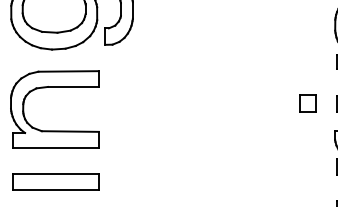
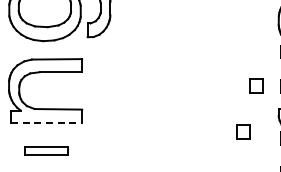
line: (55, 147) -> (46, 122), solid -> dashed
part: (292, 158) -> (243, 131), added
part: (55, 182) -> (46, 151), size x0.6

